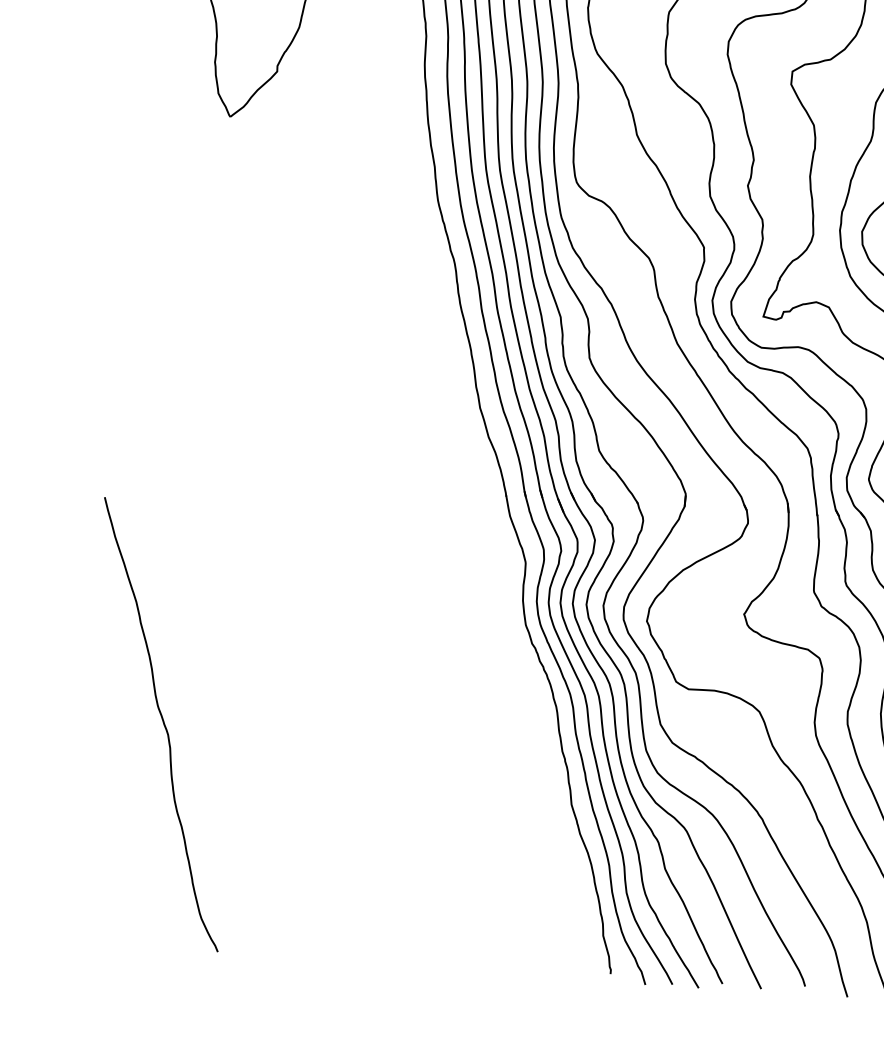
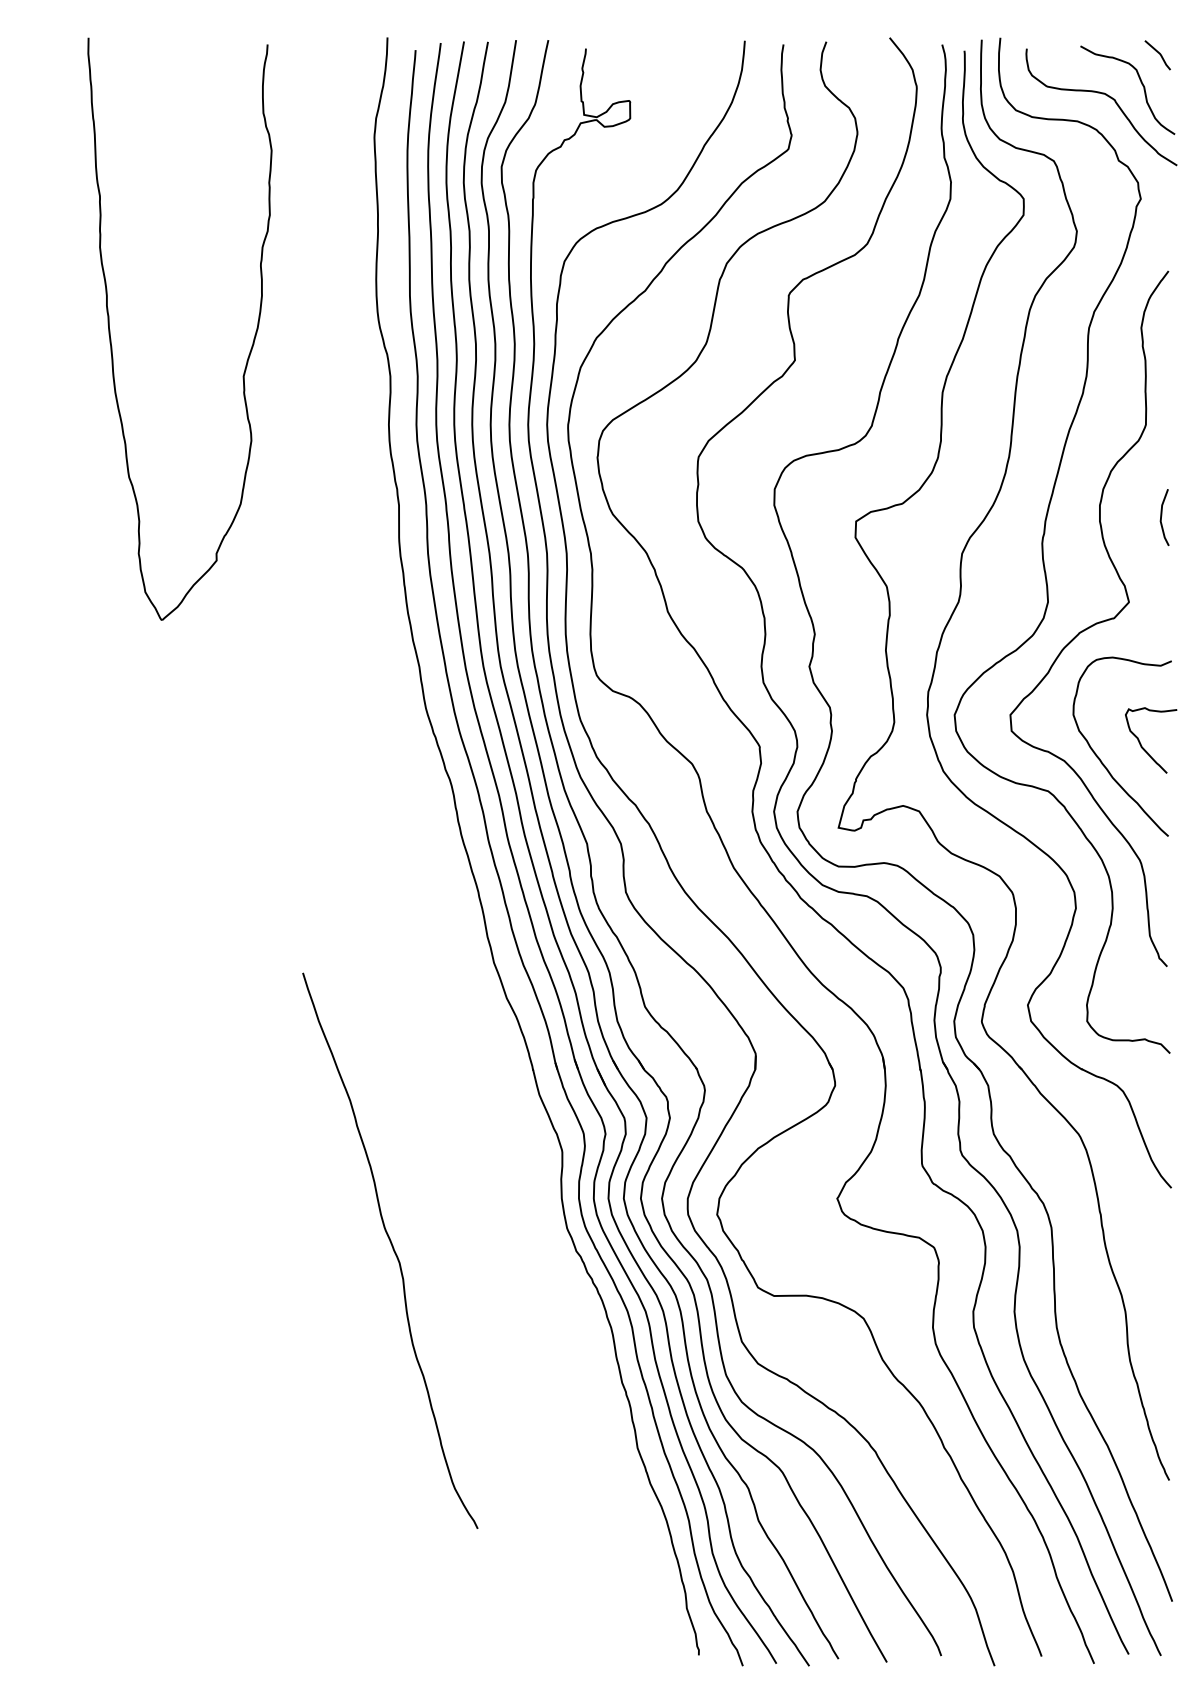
curve: (163, 723) -> (392, 1249), moved

